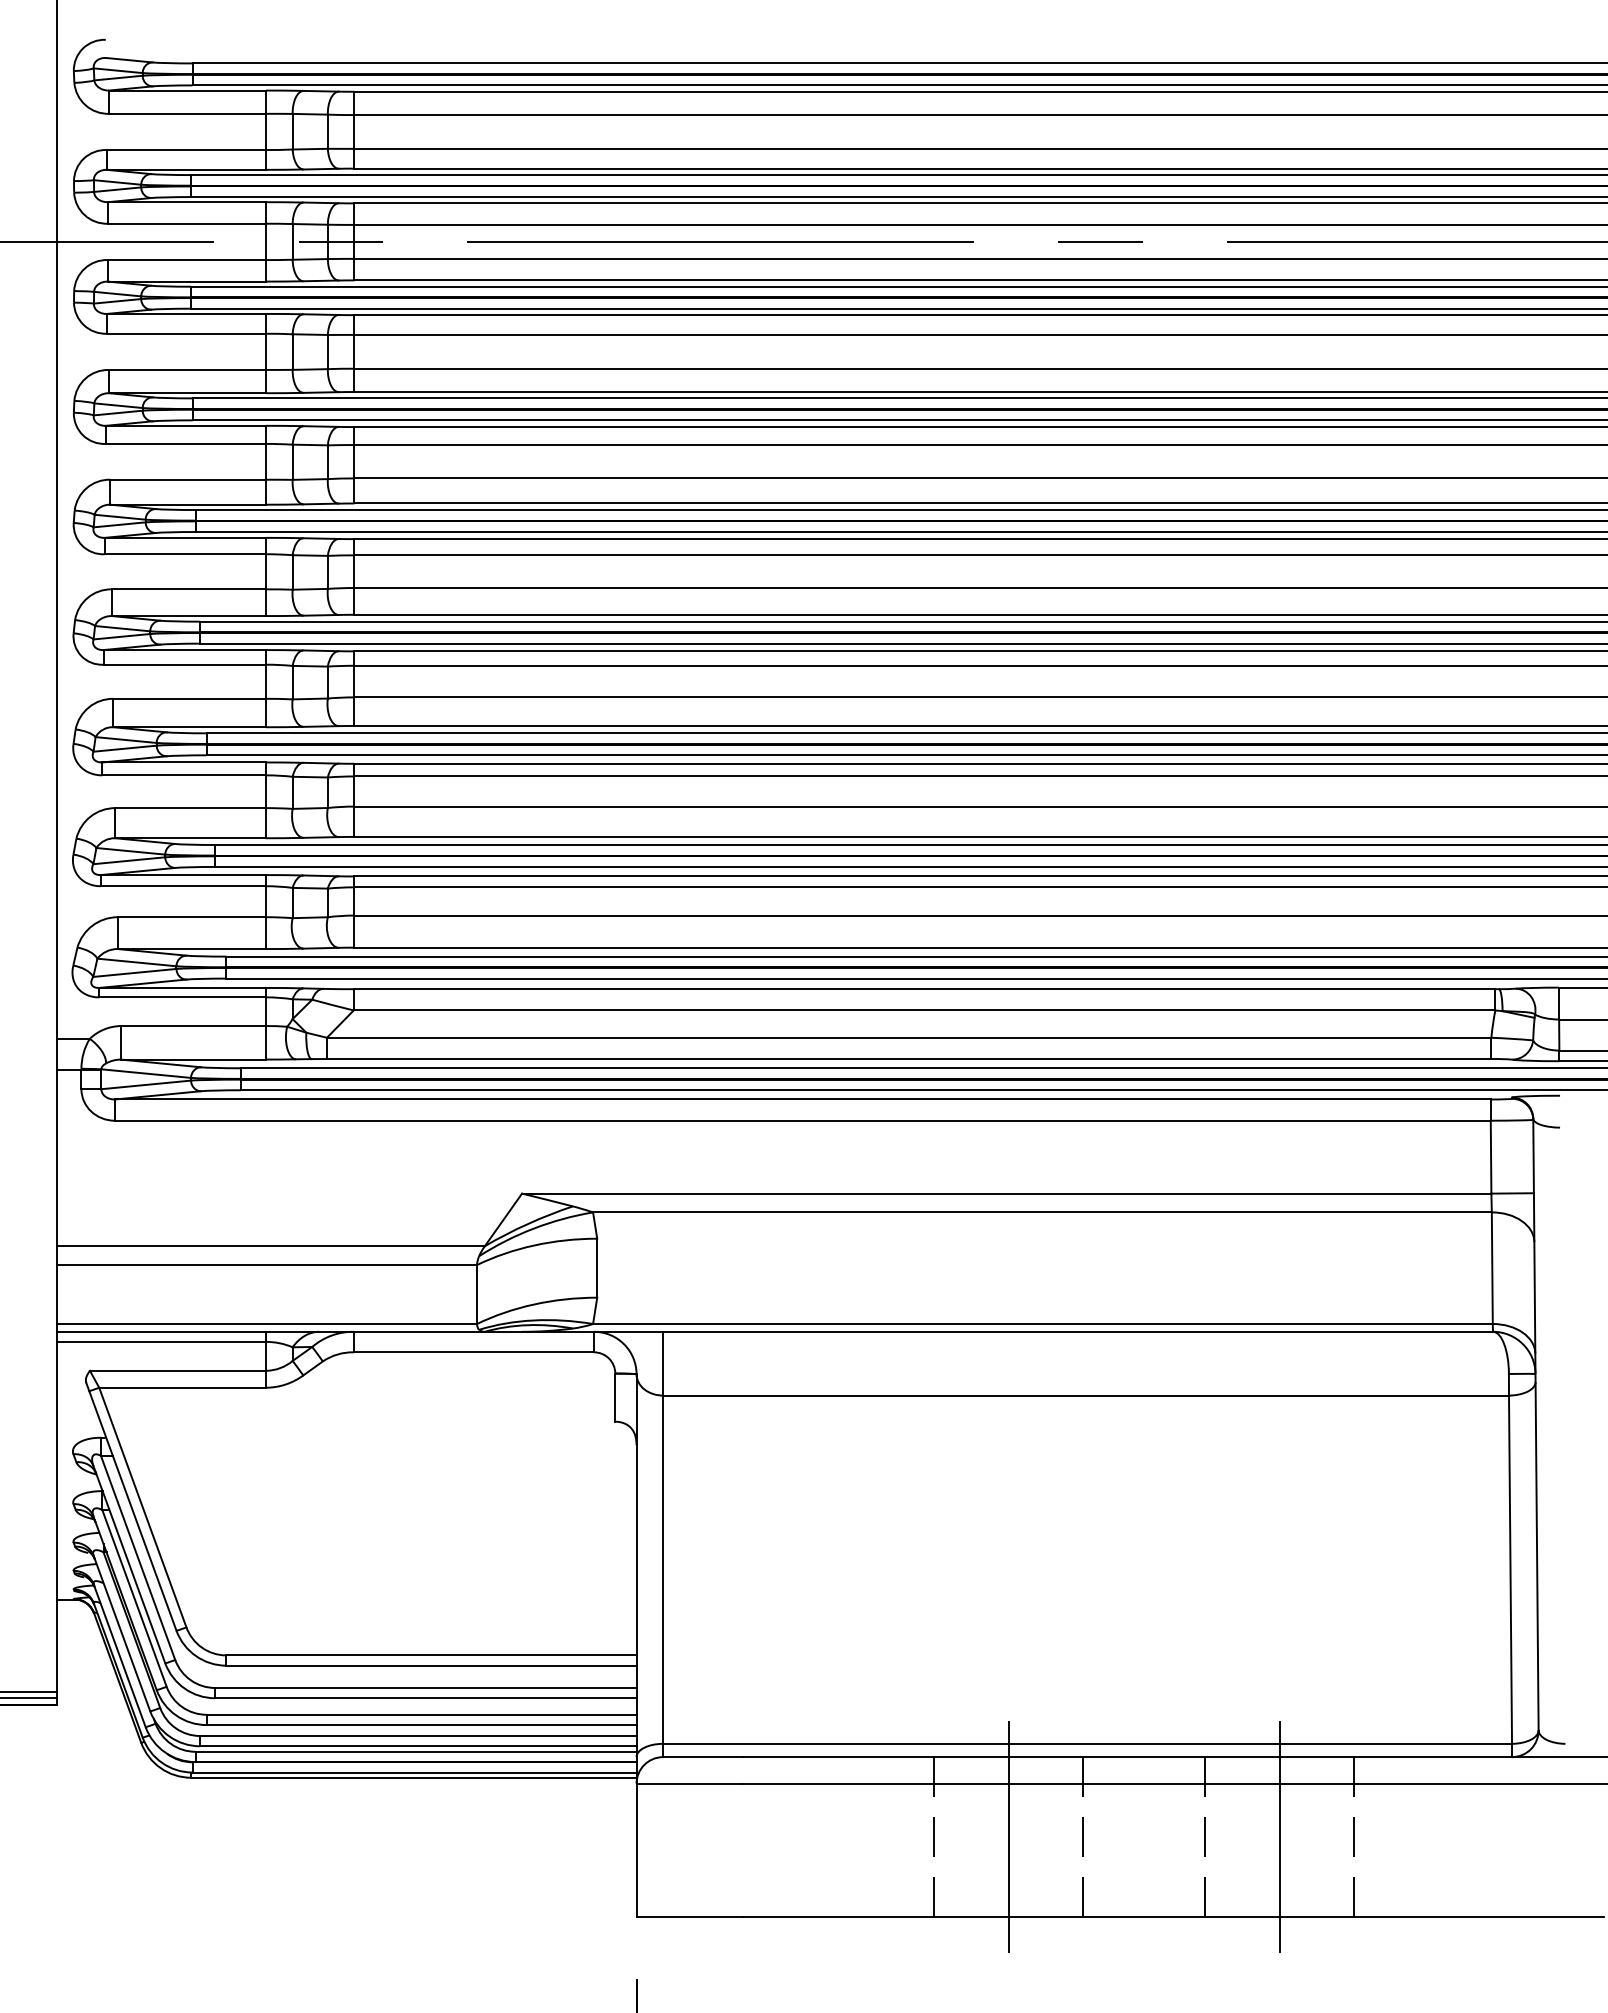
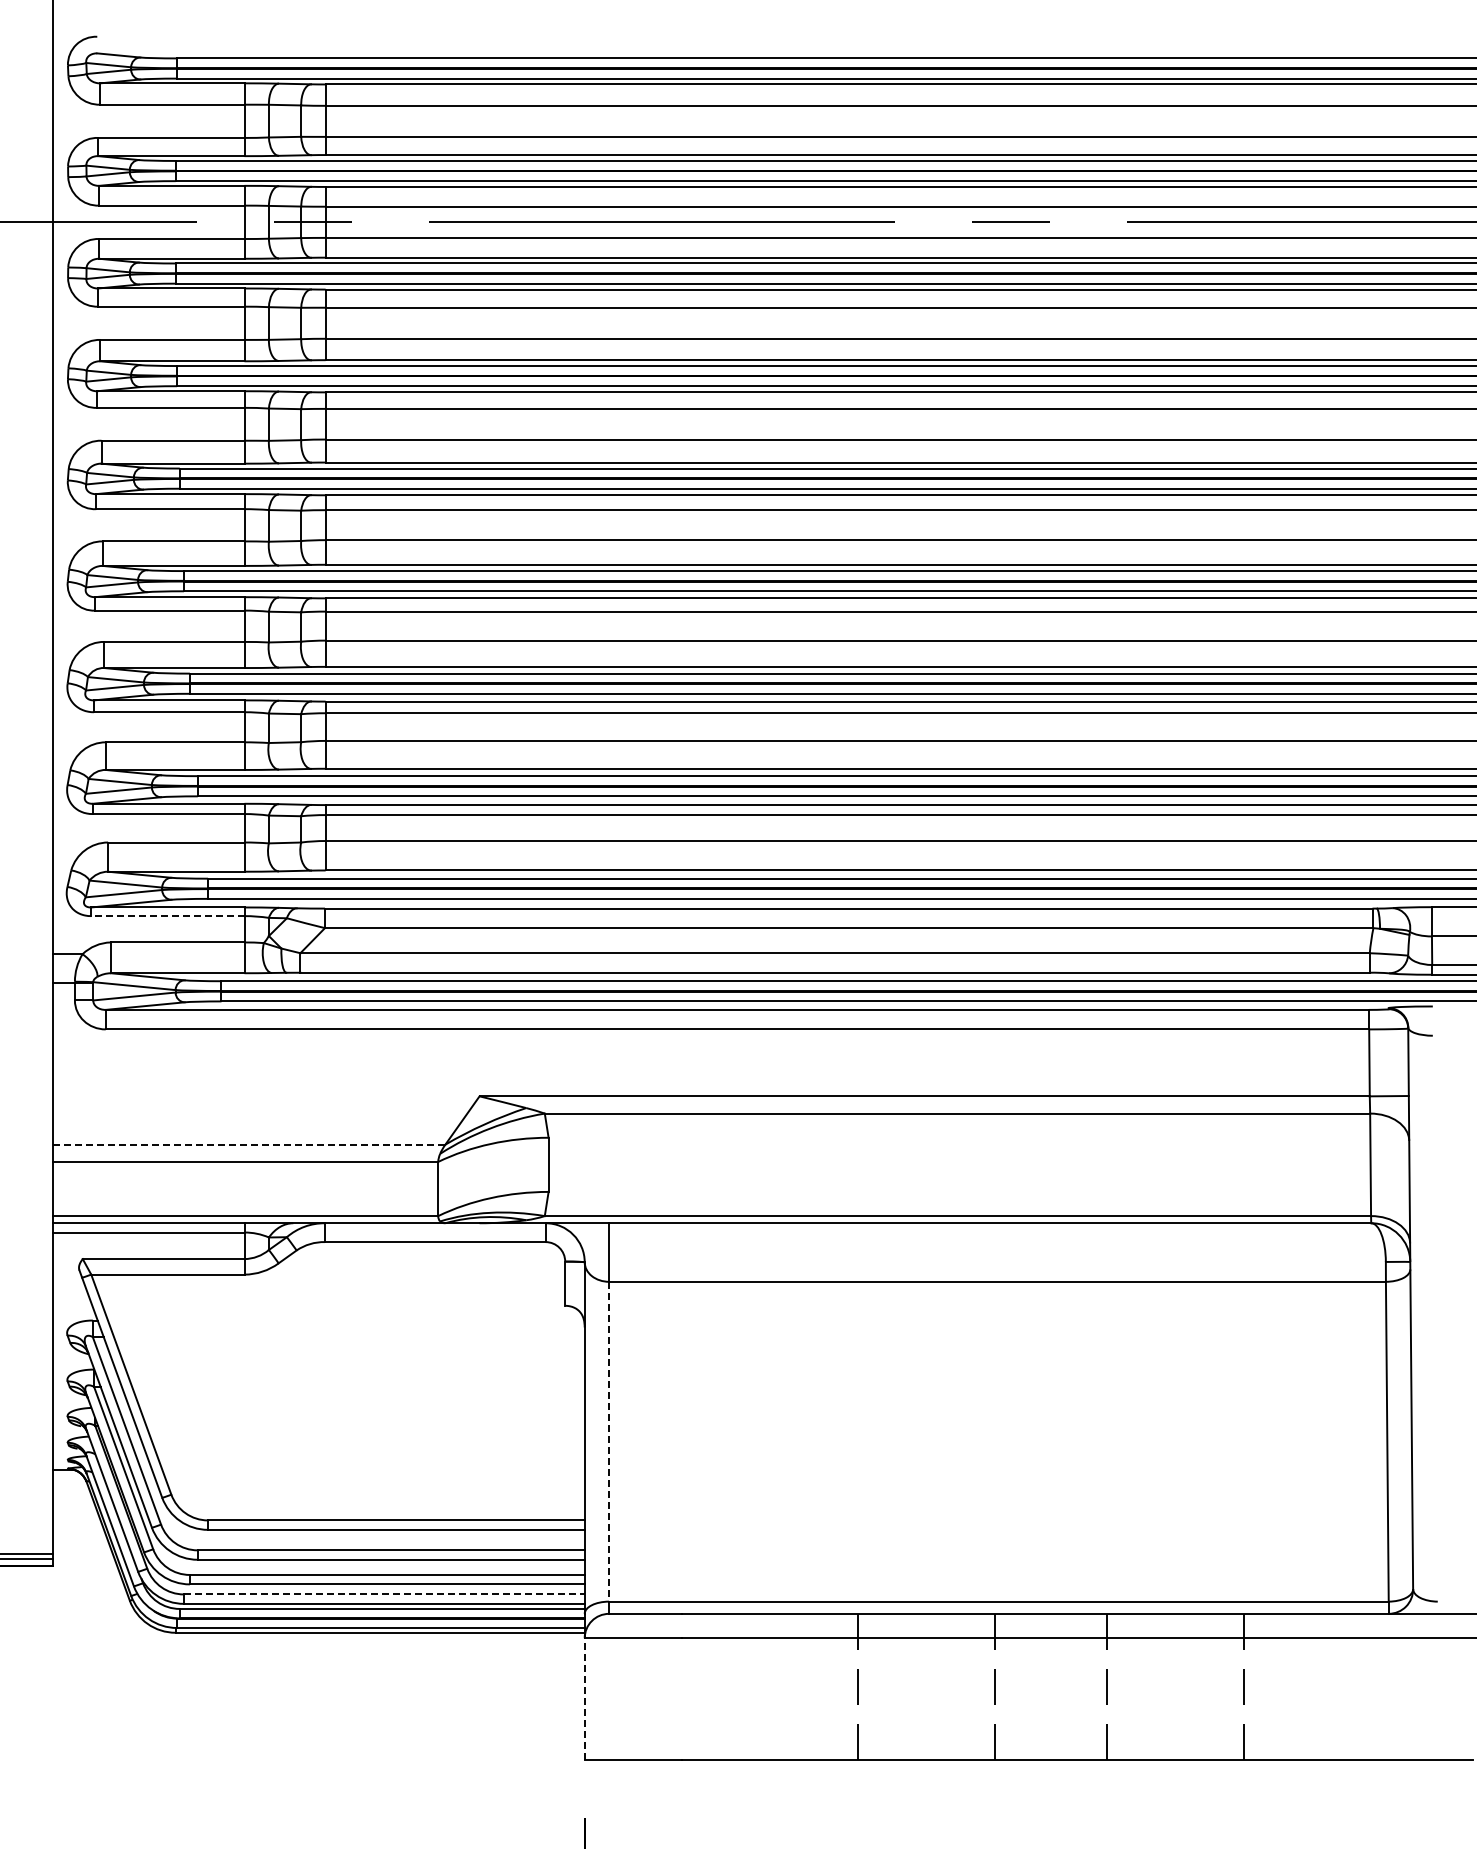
line: (182, 997) -> (167, 916), solid -> dashed
line: (271, 1246) -> (249, 1144), solid -> dashed
line: (663, 1569) -> (609, 1441), solid -> dashed
line: (418, 1736) -> (384, 1594), solid -> dashed
line: (1008, 1836) -> (926, 1686), removed
line: (1279, 1836) -> (1175, 1686), removed
line: (636, 1849) -> (584, 1698), solid -> dashed

